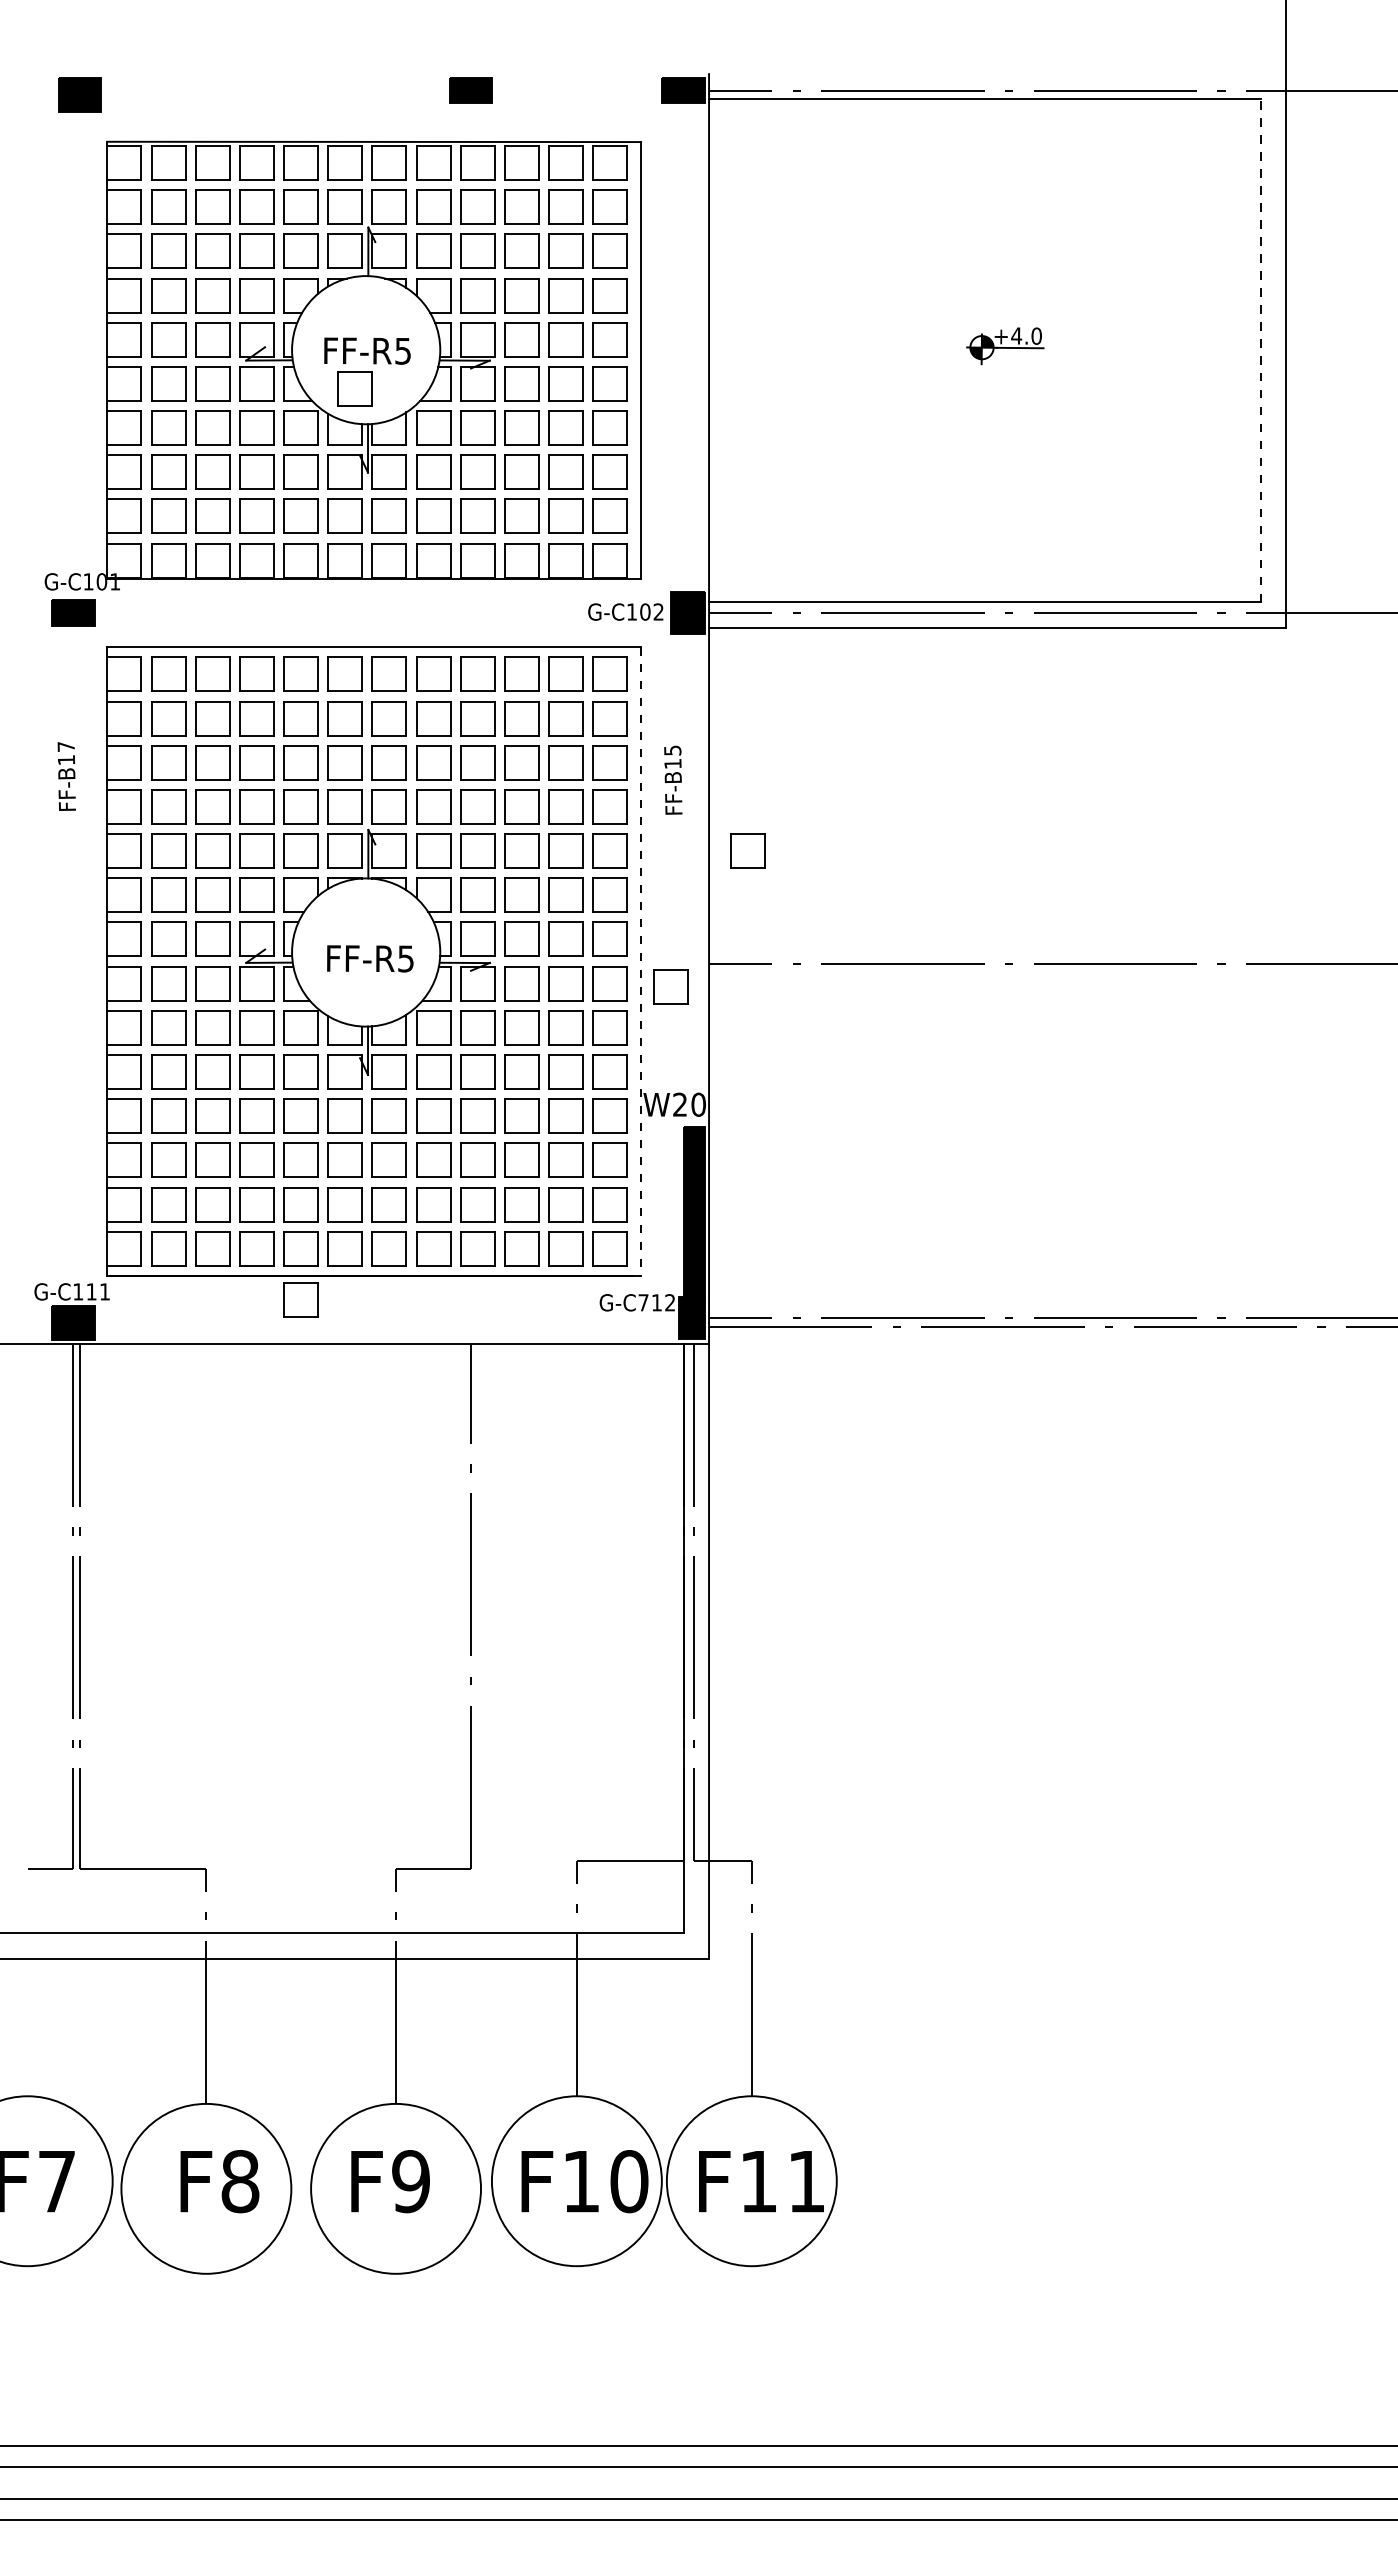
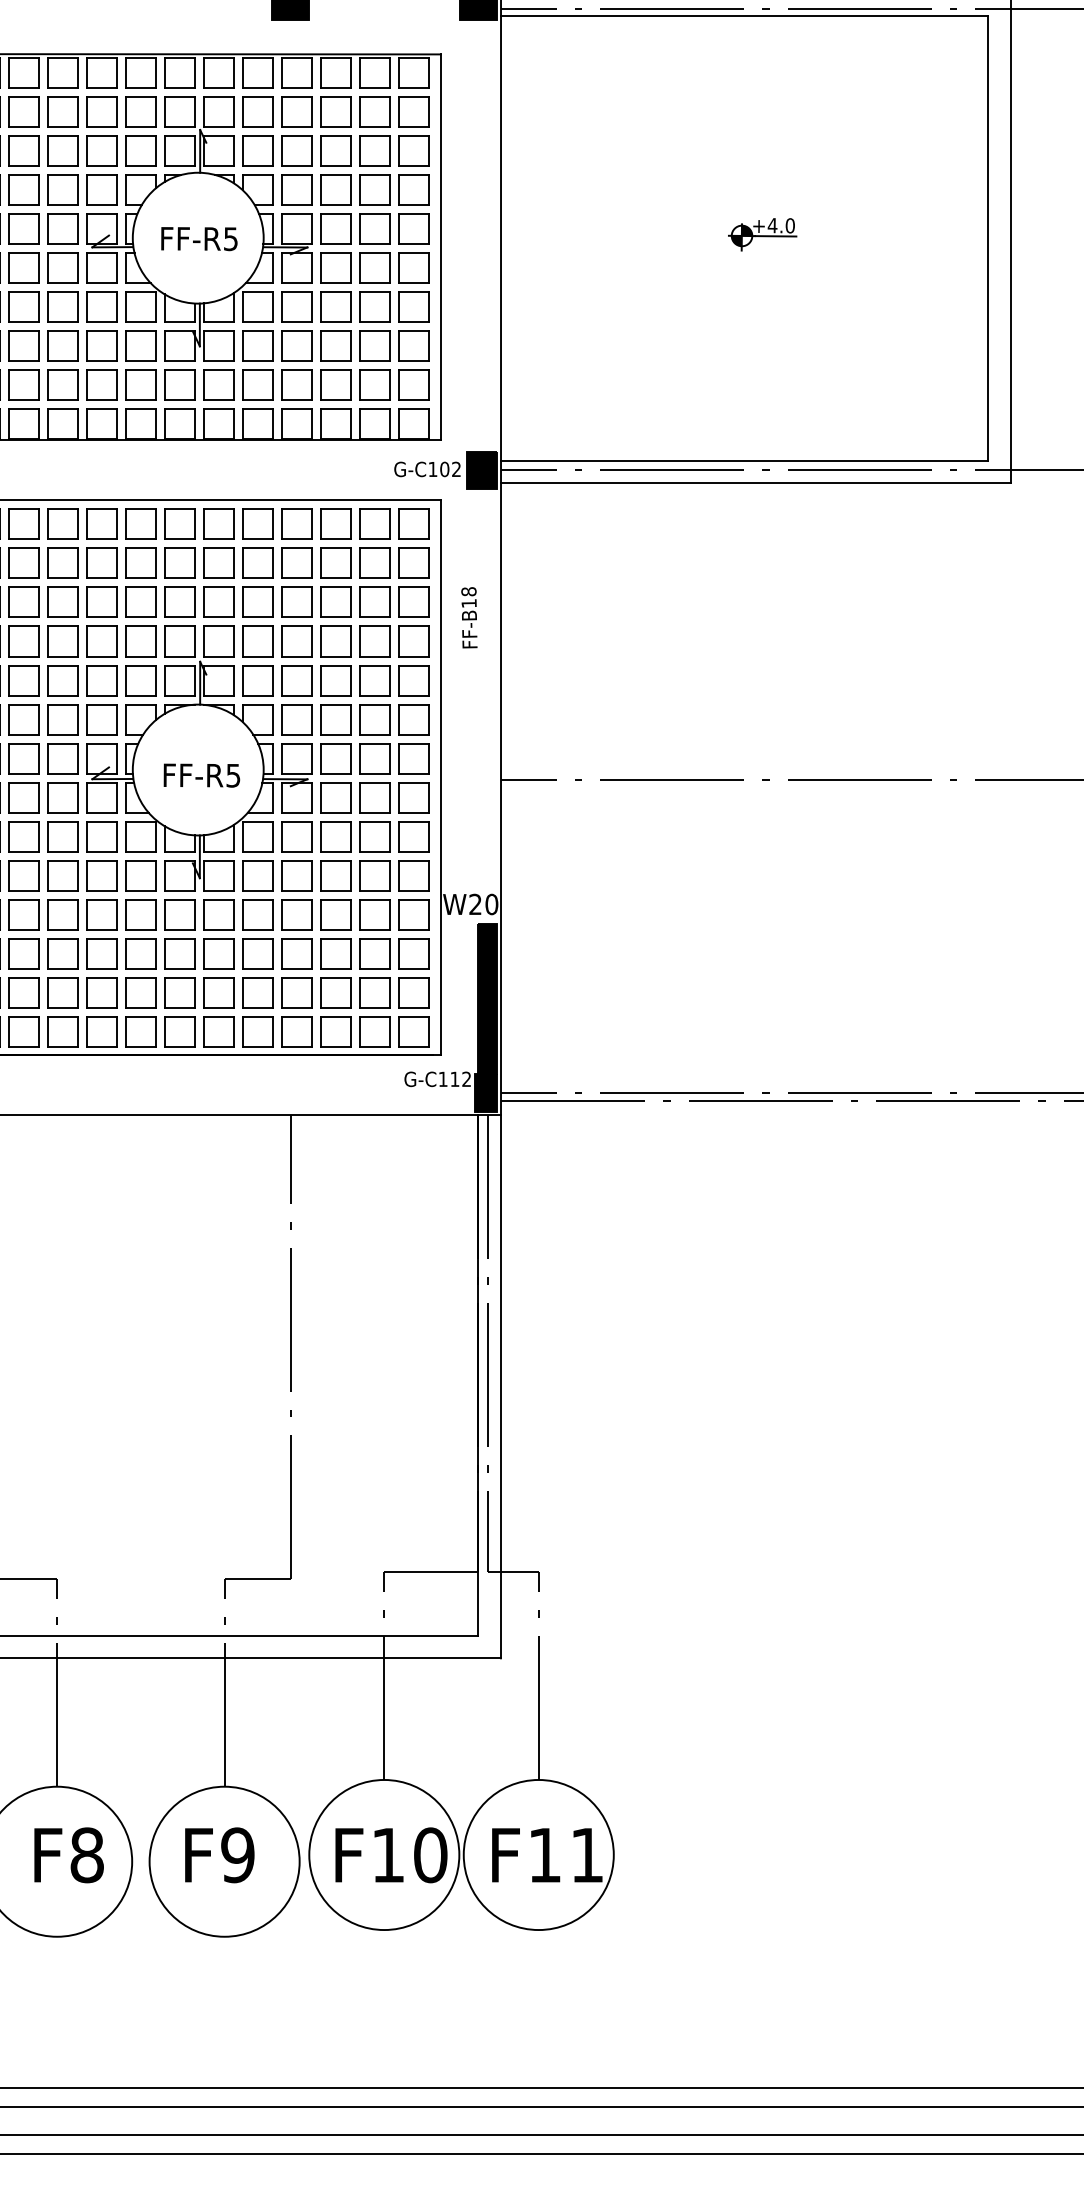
line: (1260, 350) -> (987, 238), dashed -> solid
part: (354, 388) -> (187, 272), removed
text: (672, 750) -> (468, 591), FF-B15 -> FF-B18
part: (747, 850) -> (534, 679), removed
line: (641, 961) -> (441, 777), dashed -> solid
part: (670, 986) -> (466, 800), removed
part: (300, 1299) -> (140, 1076), removed
text: (643, 1302) -> (443, 1079), G-C712 -> G-C112

